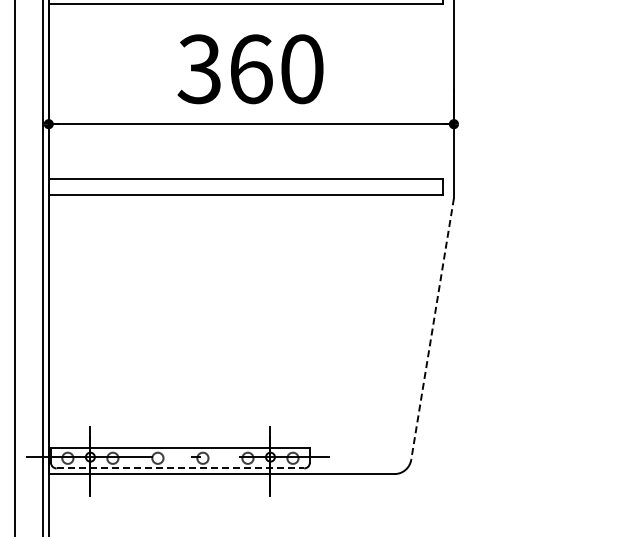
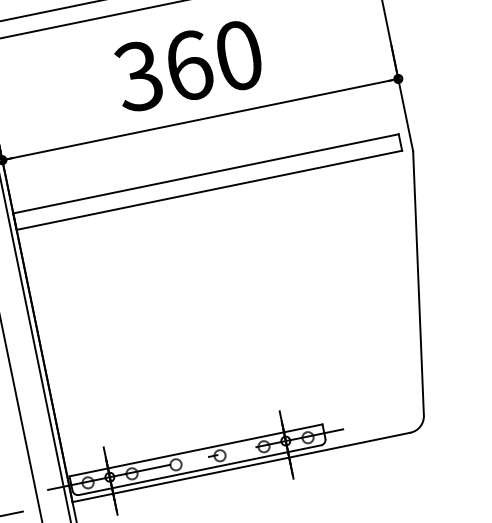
line: (432, 329) -> (418, 283), dashed -> solid
line: (180, 468) -> (200, 470), dashed -> solid

